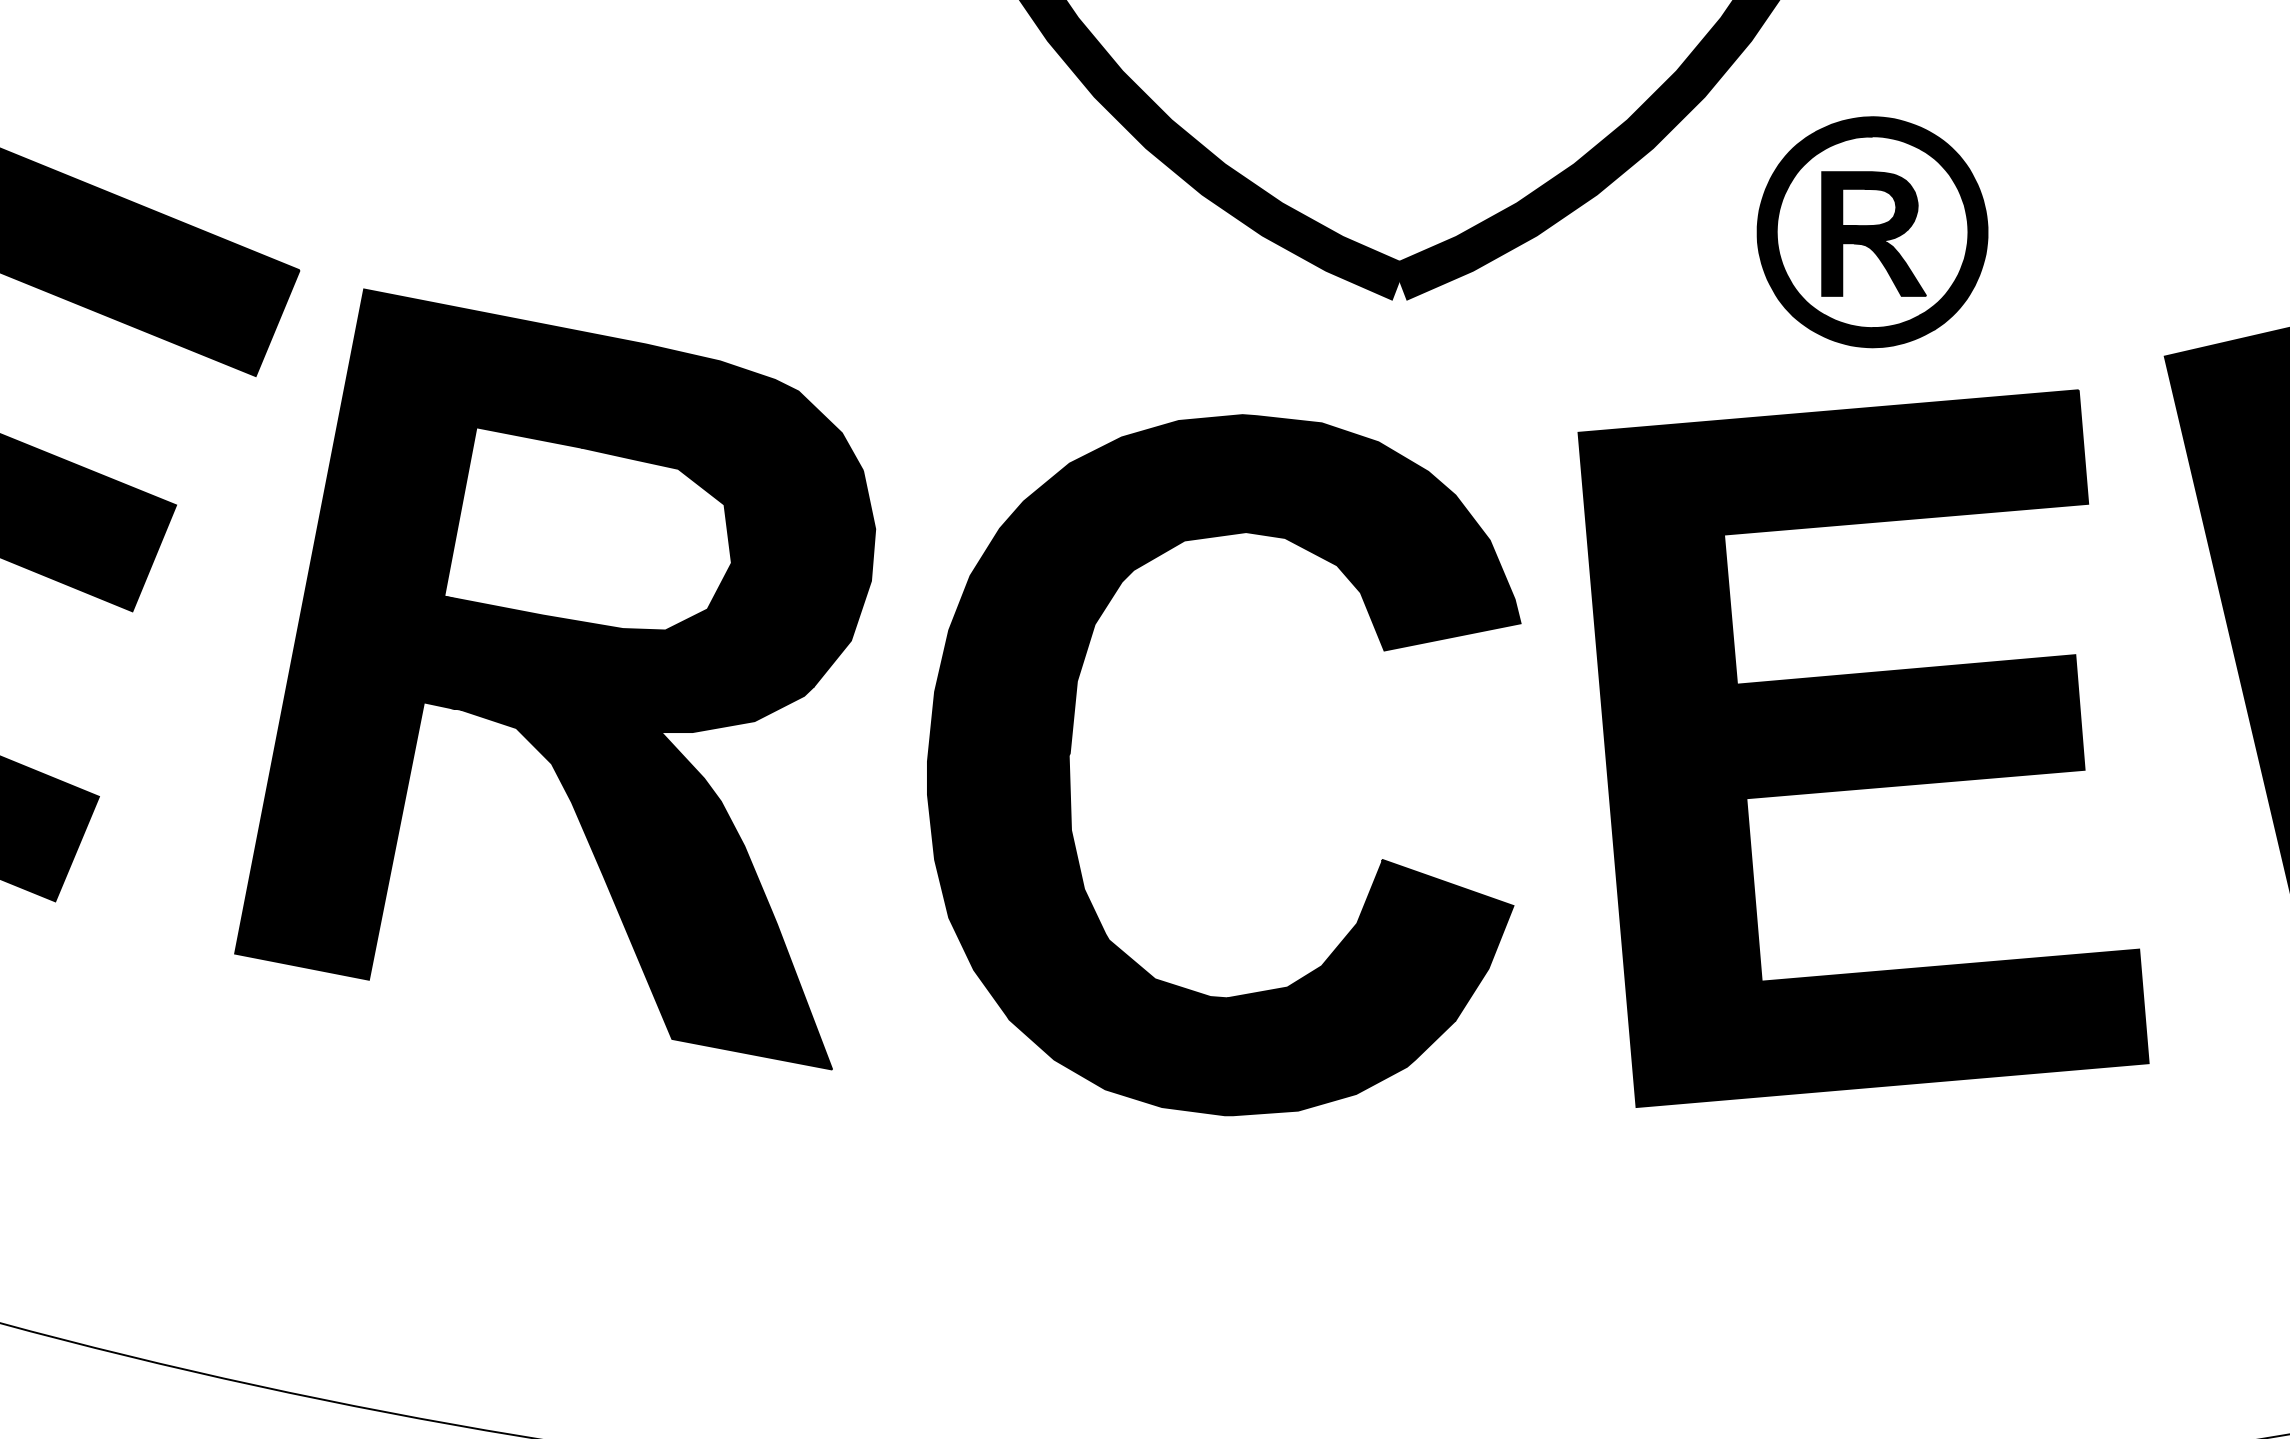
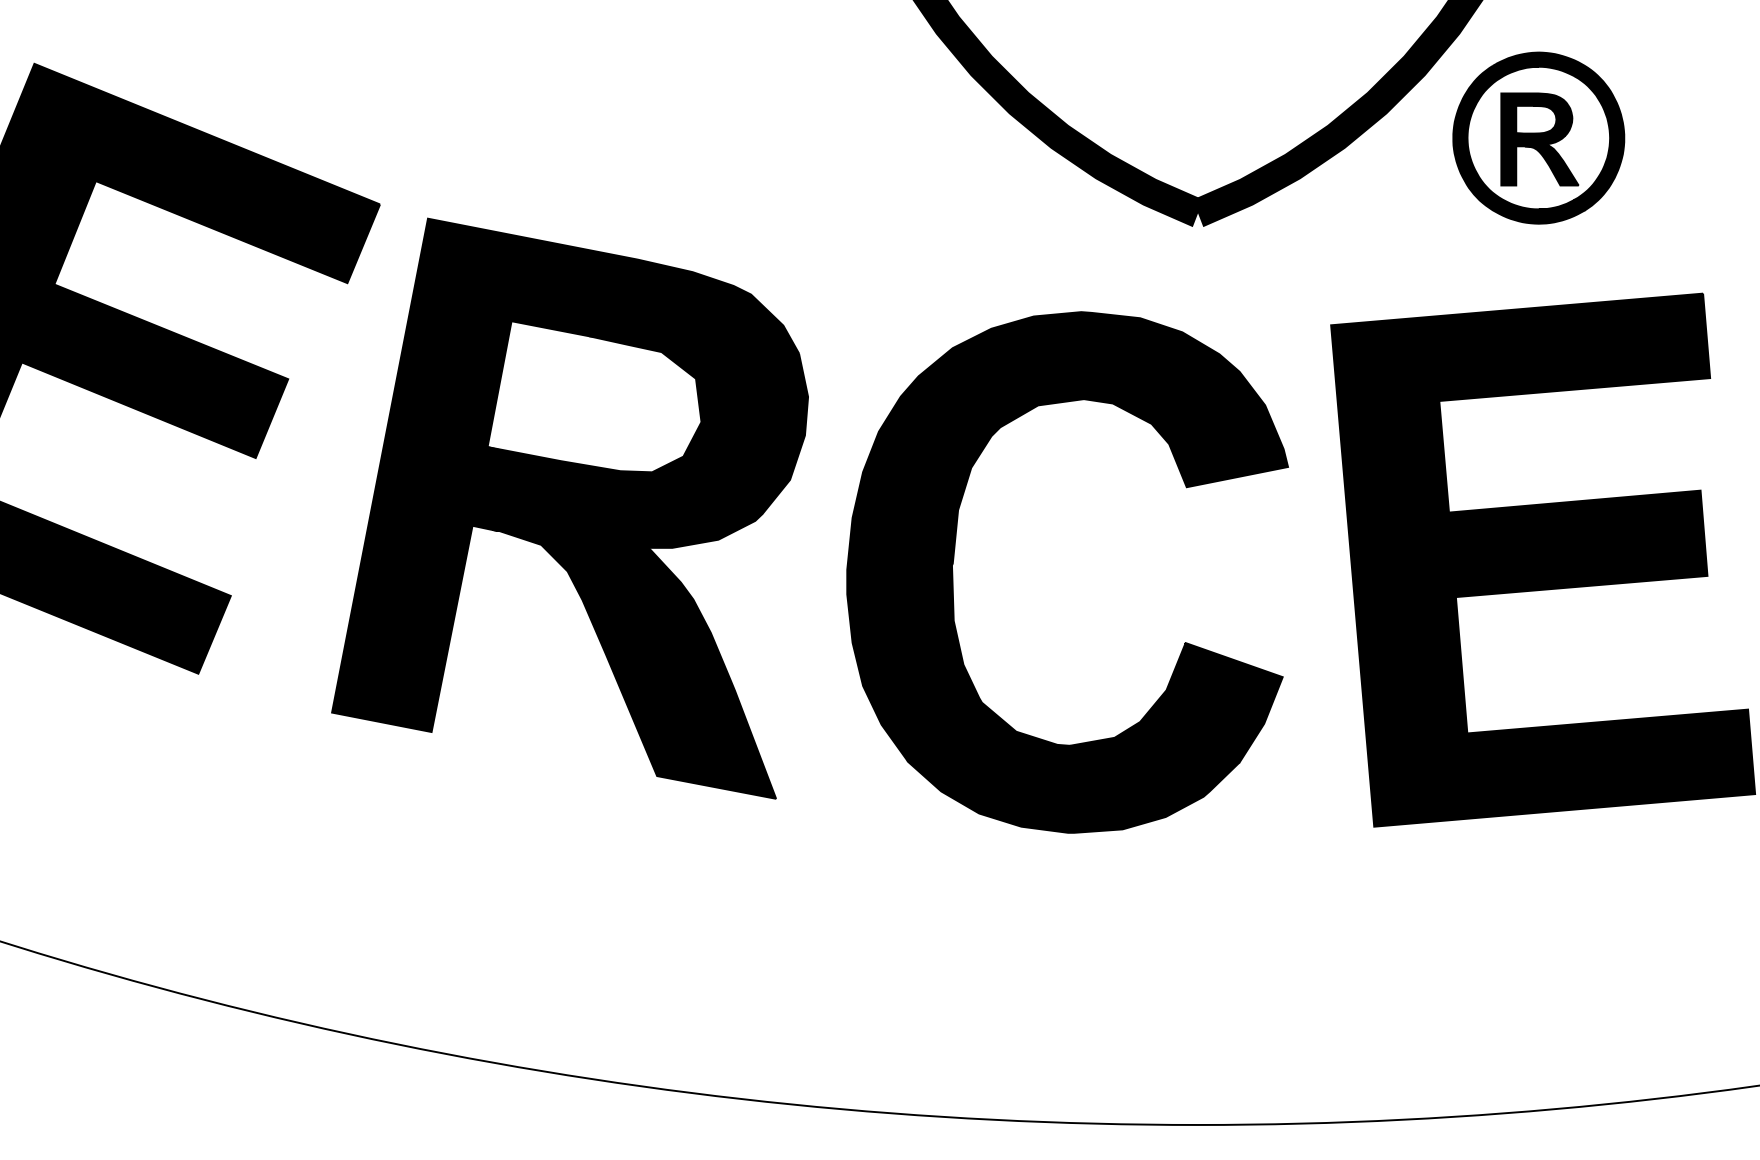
part: (1872, 231) -> (1538, 137), moved

